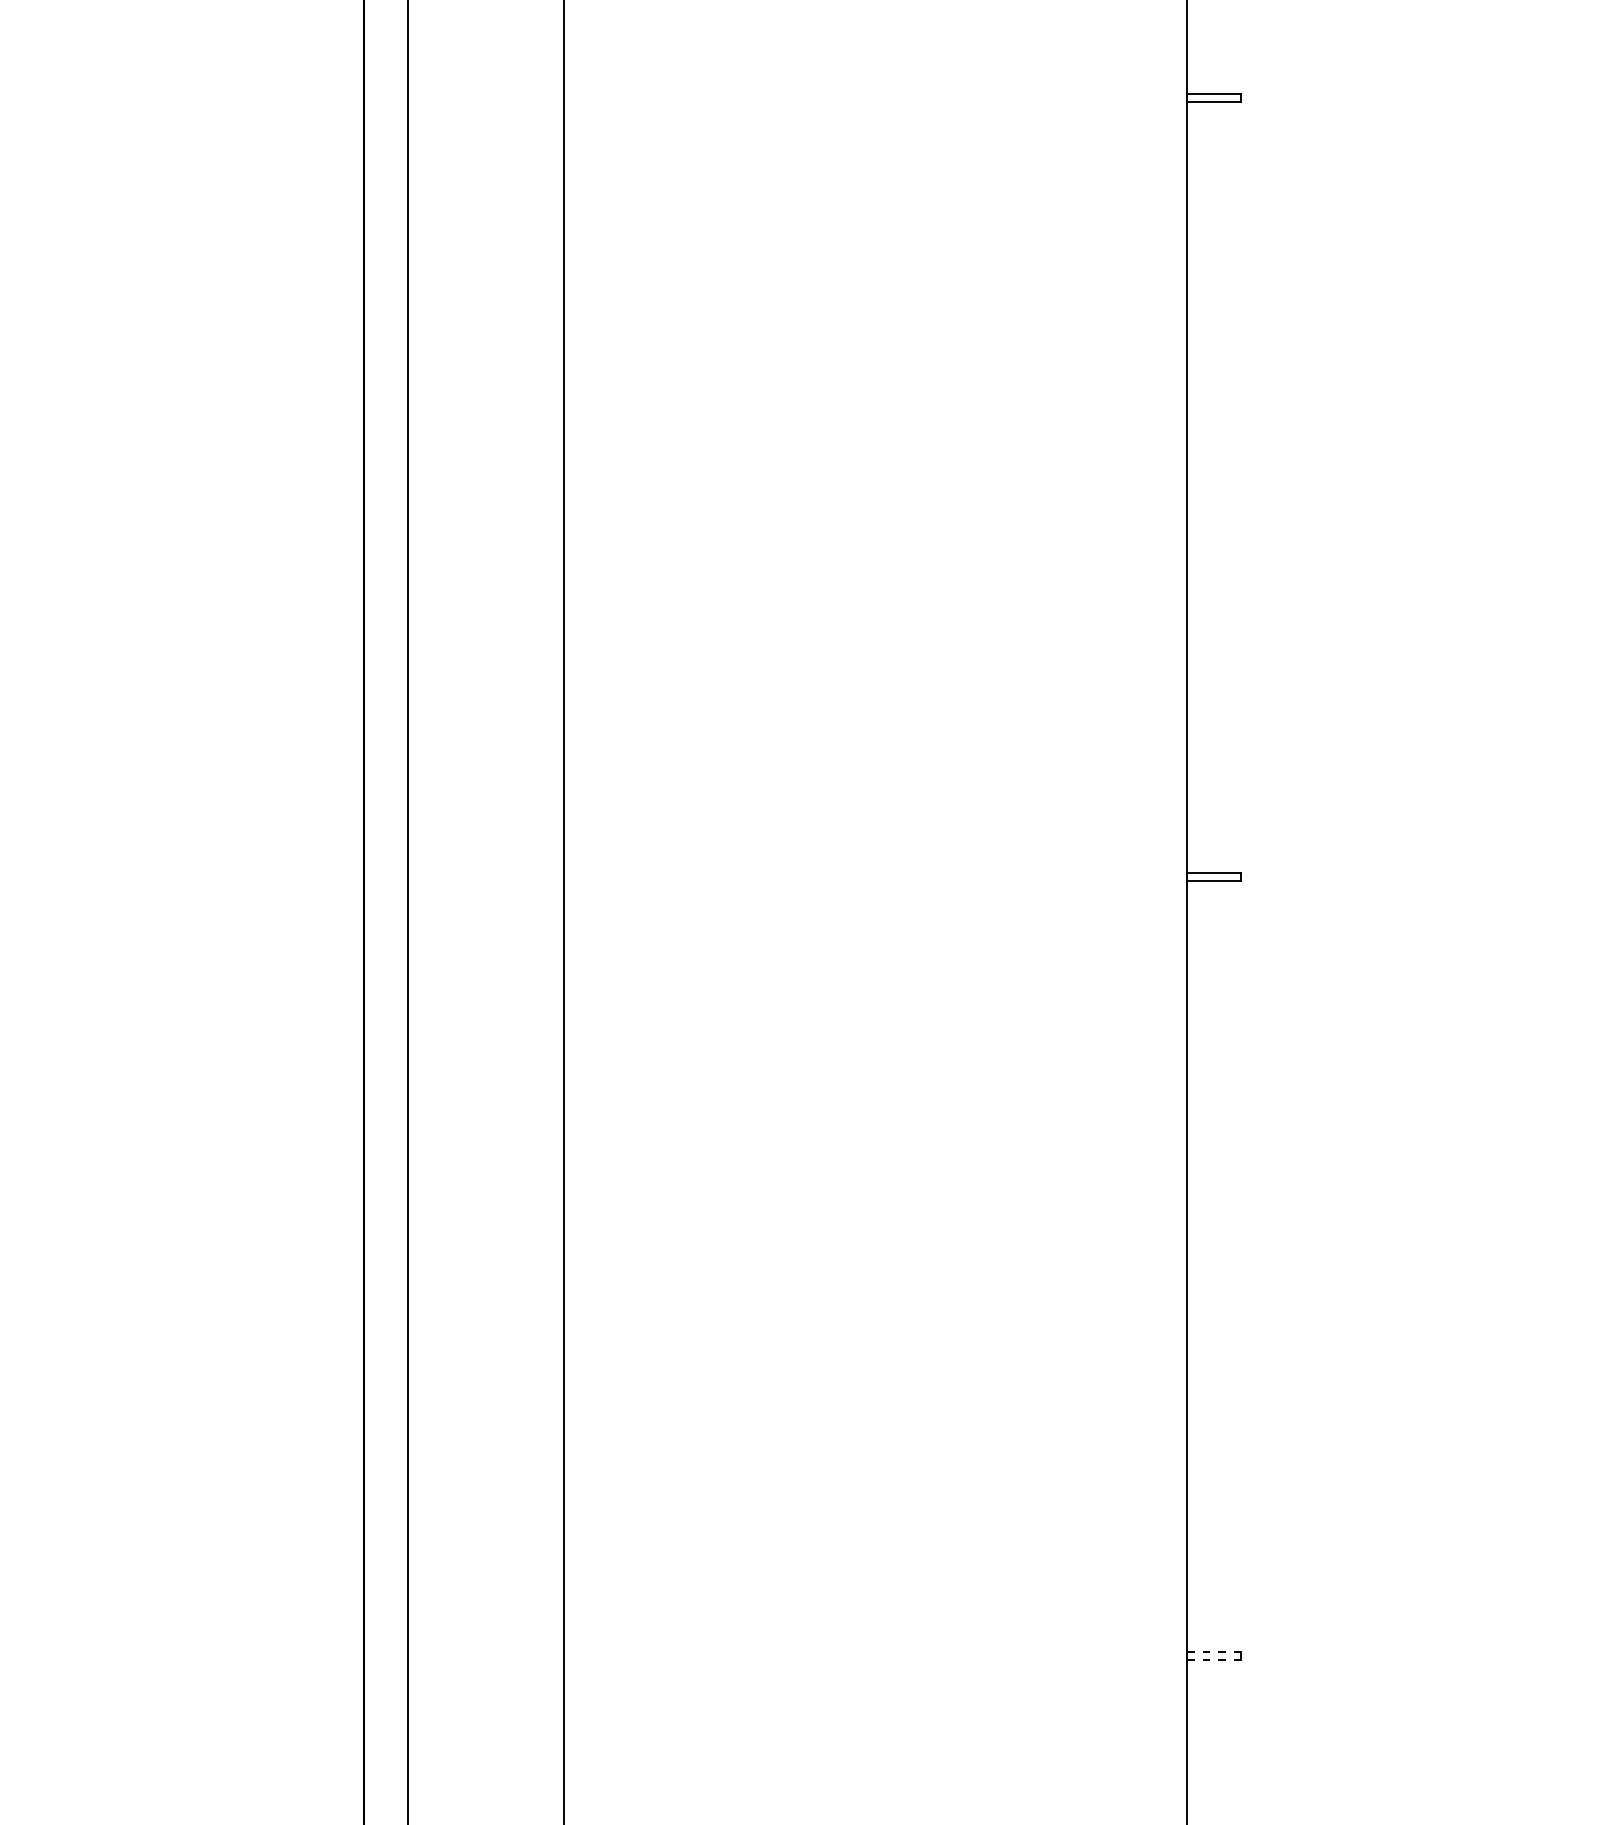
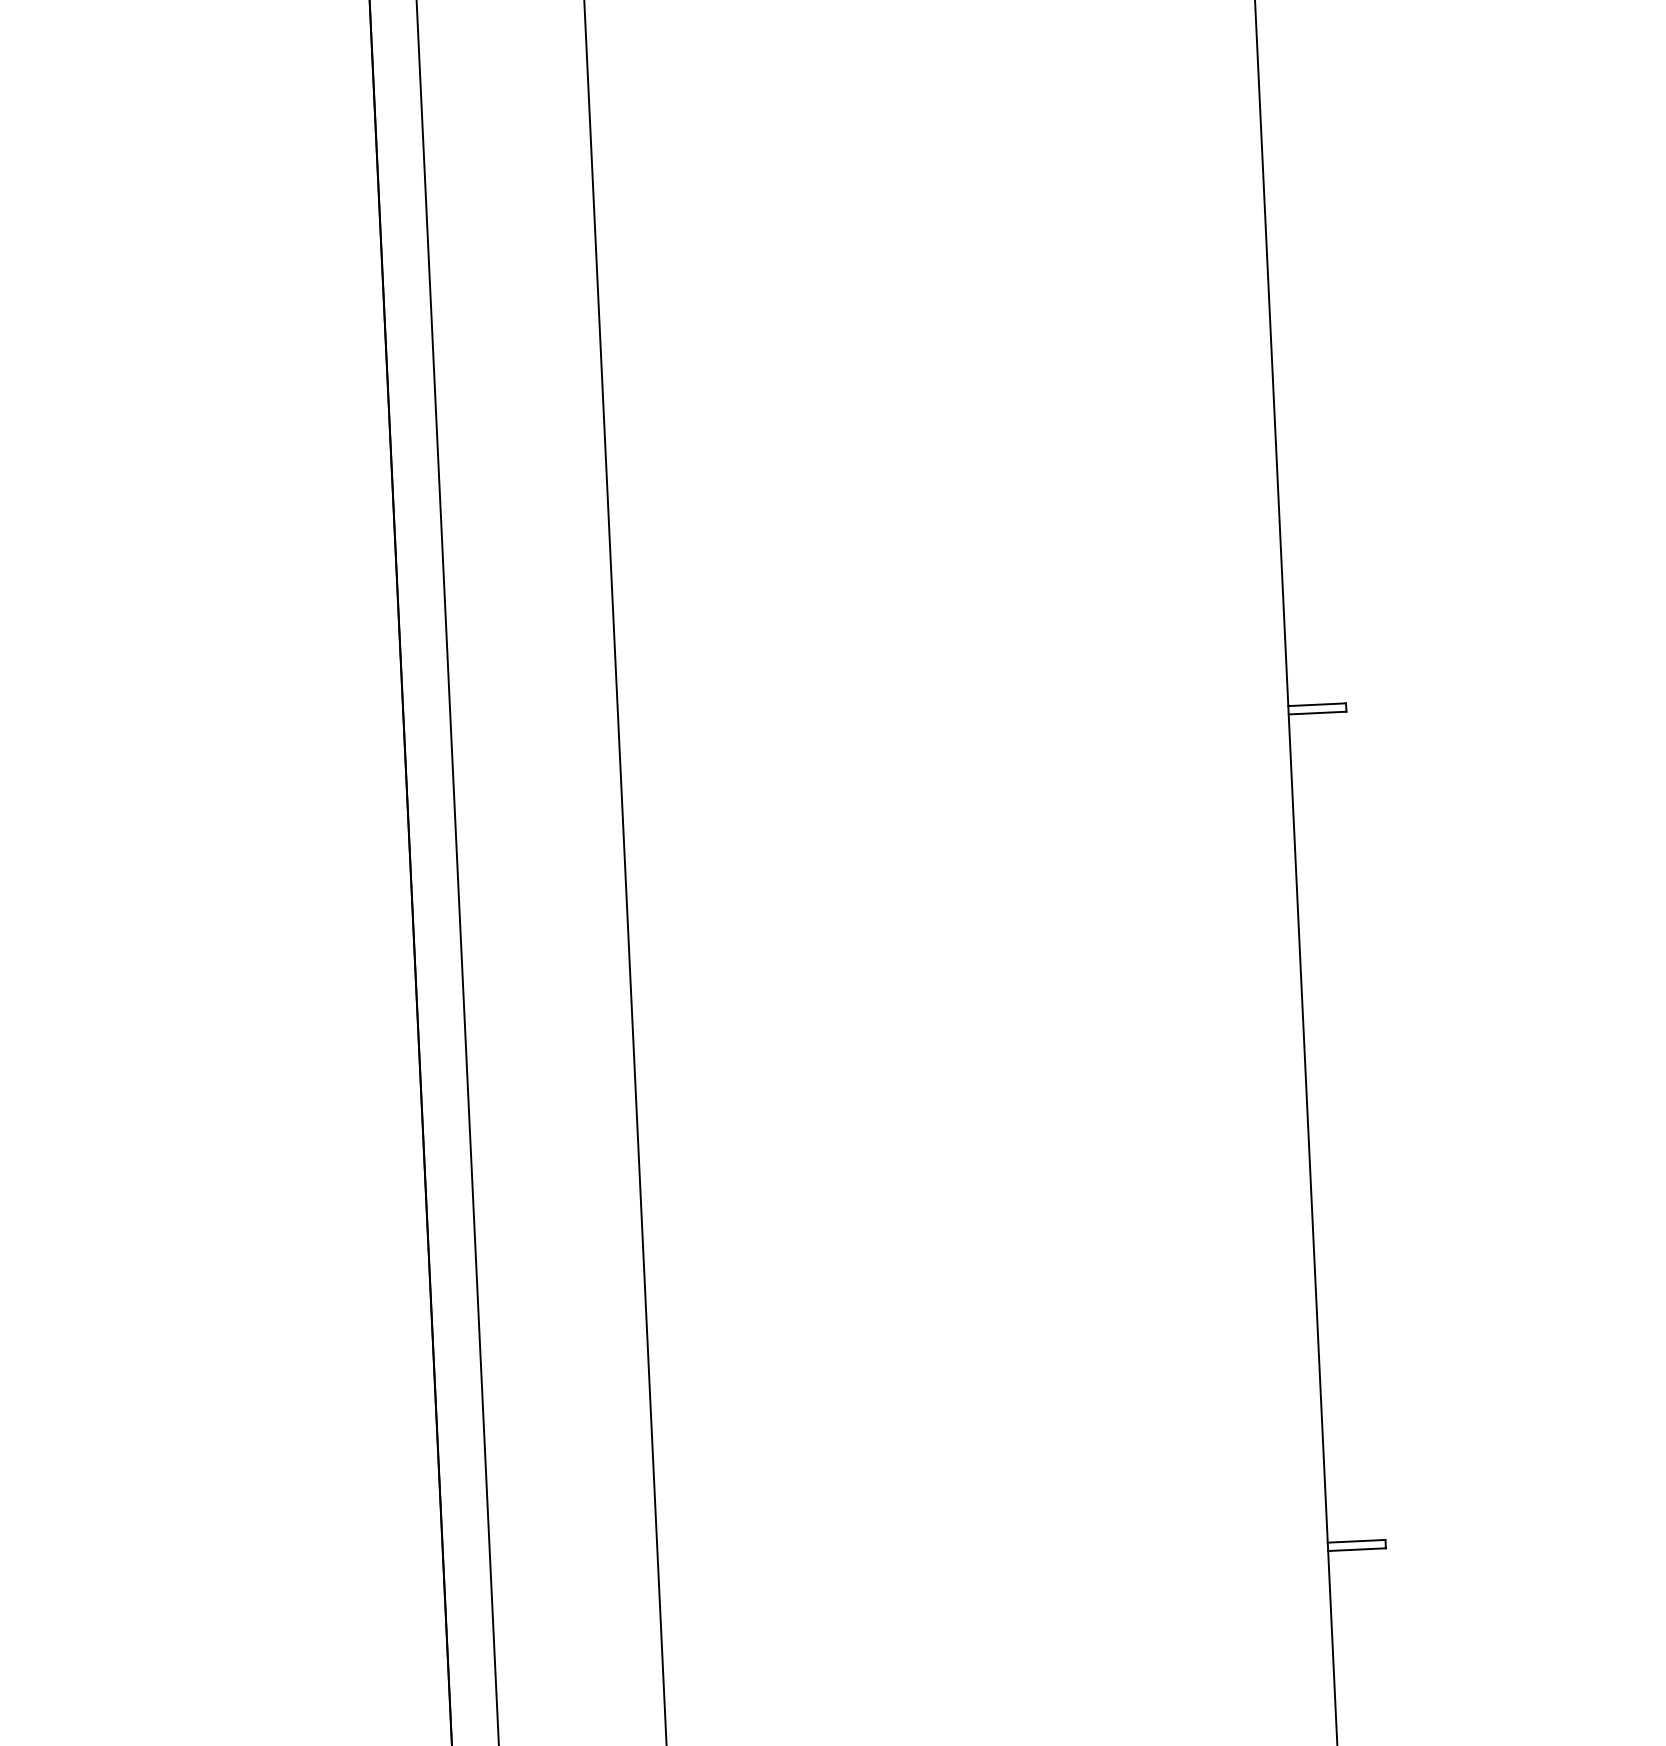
line: (1213, 1652) -> (1356, 1541), dashed -> solid
line: (1213, 1660) -> (1356, 1550), dashed -> solid

